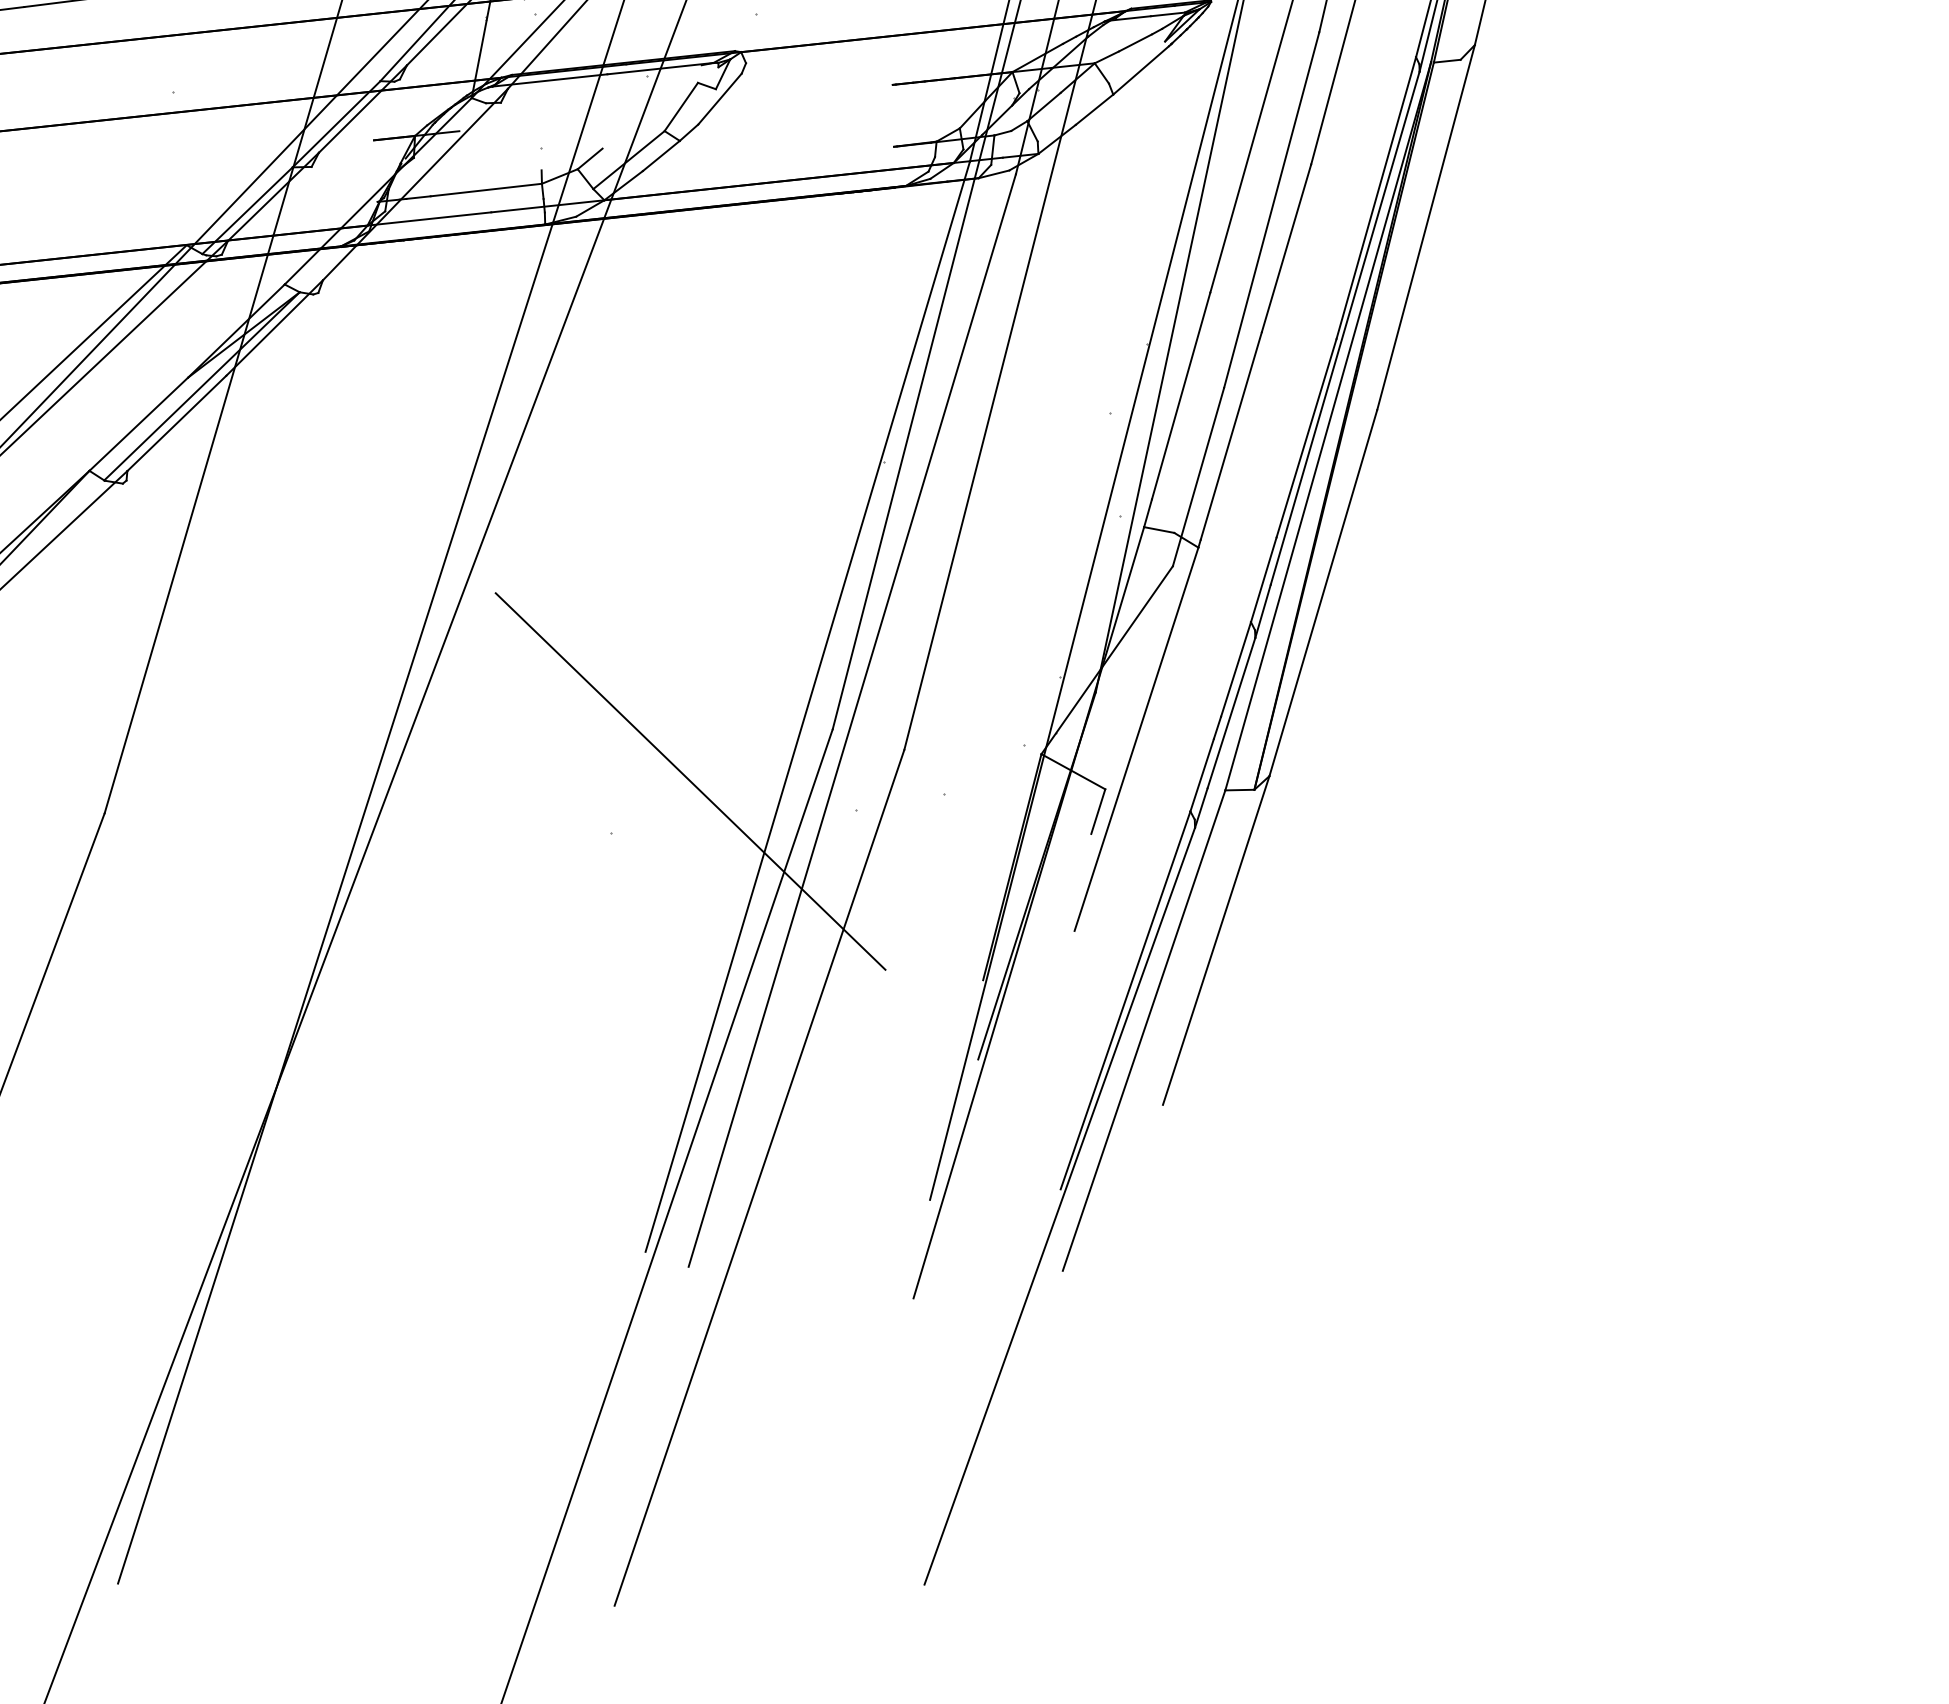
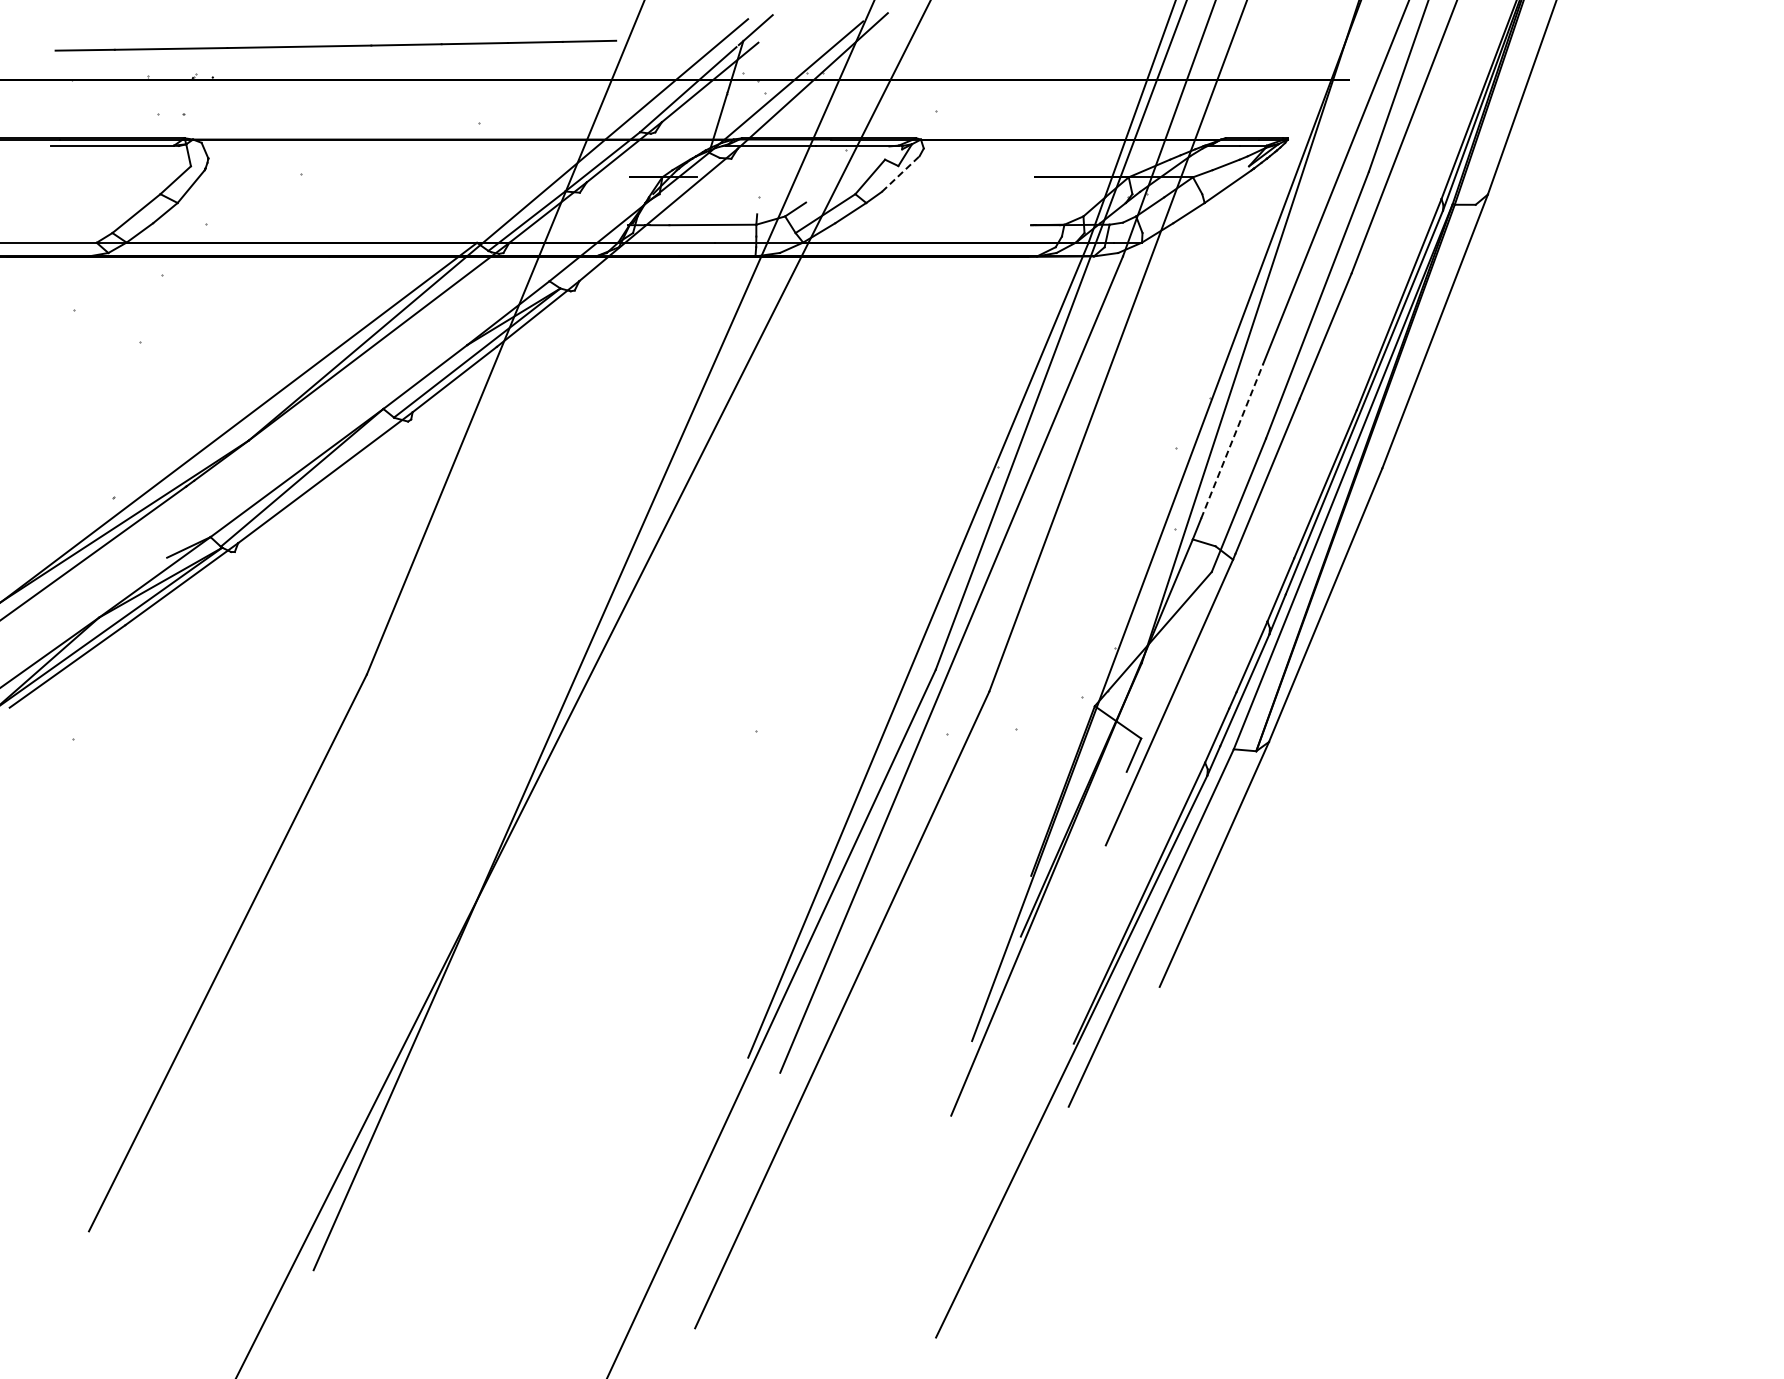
line: (719, 99) -> (900, 174), solid -> dashed
line: (1181, 395) -> (1232, 440), solid -> dashed
line: (690, 780) -> (821, 697), removed

